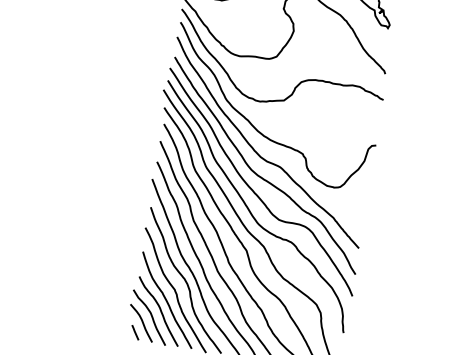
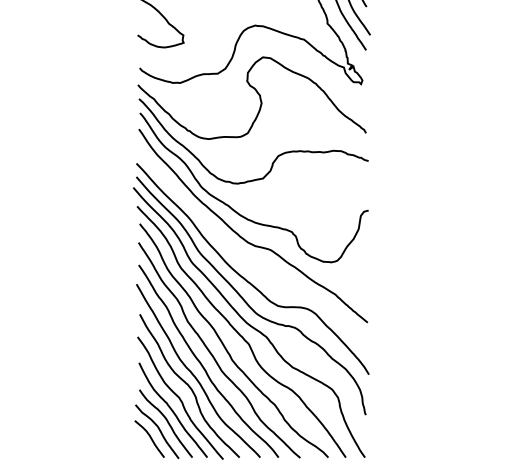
curve: (258, 174) -> (248, 261), removed
line: (135, 332) -> (144, 449), removed

